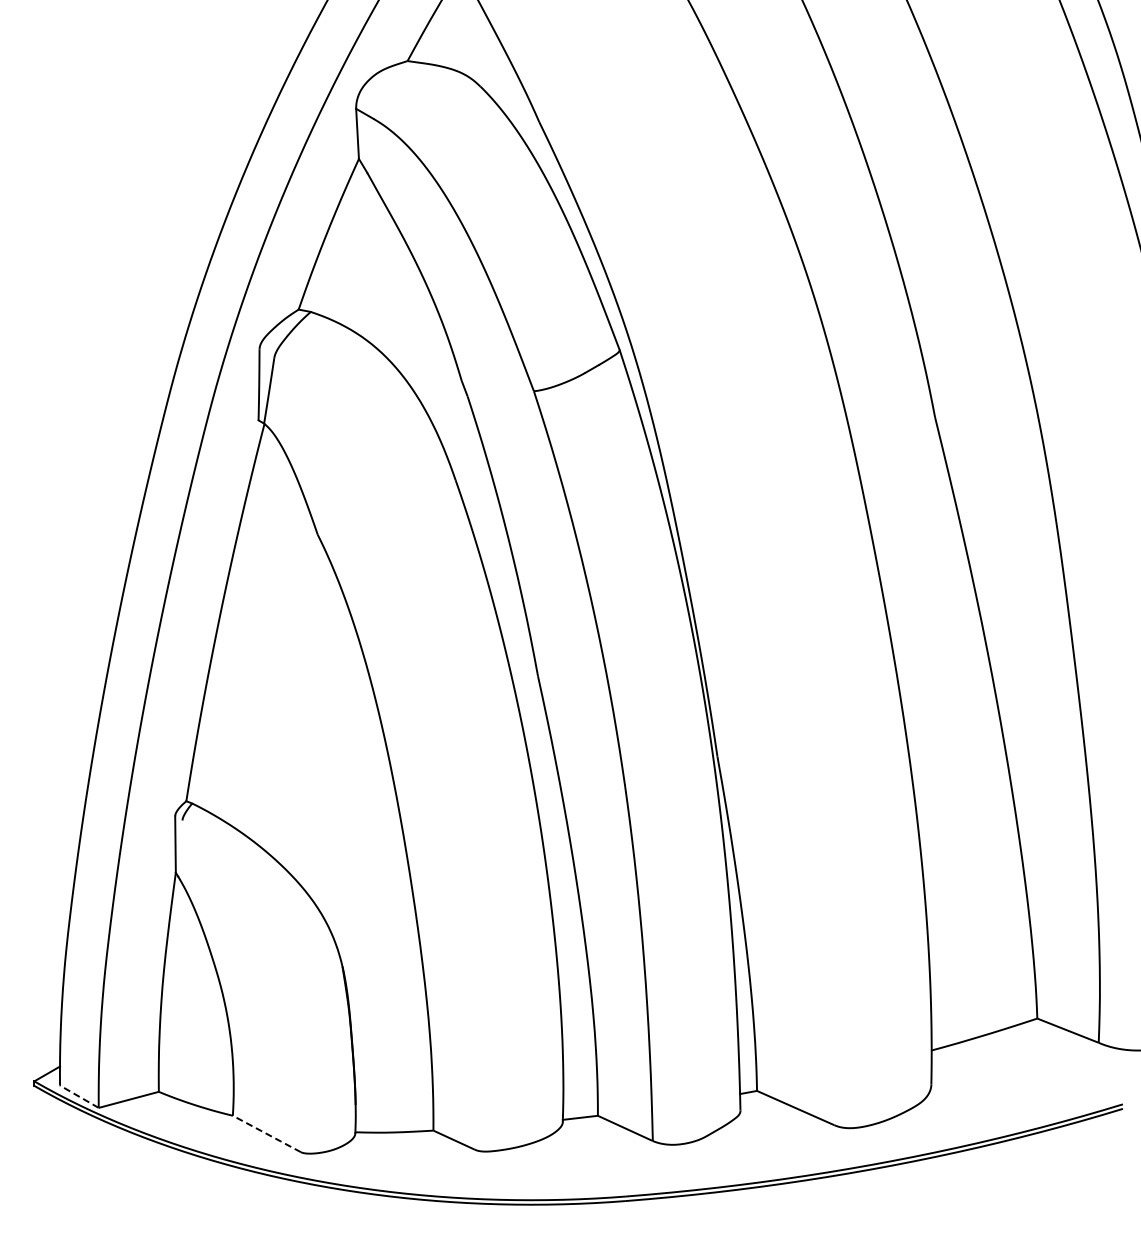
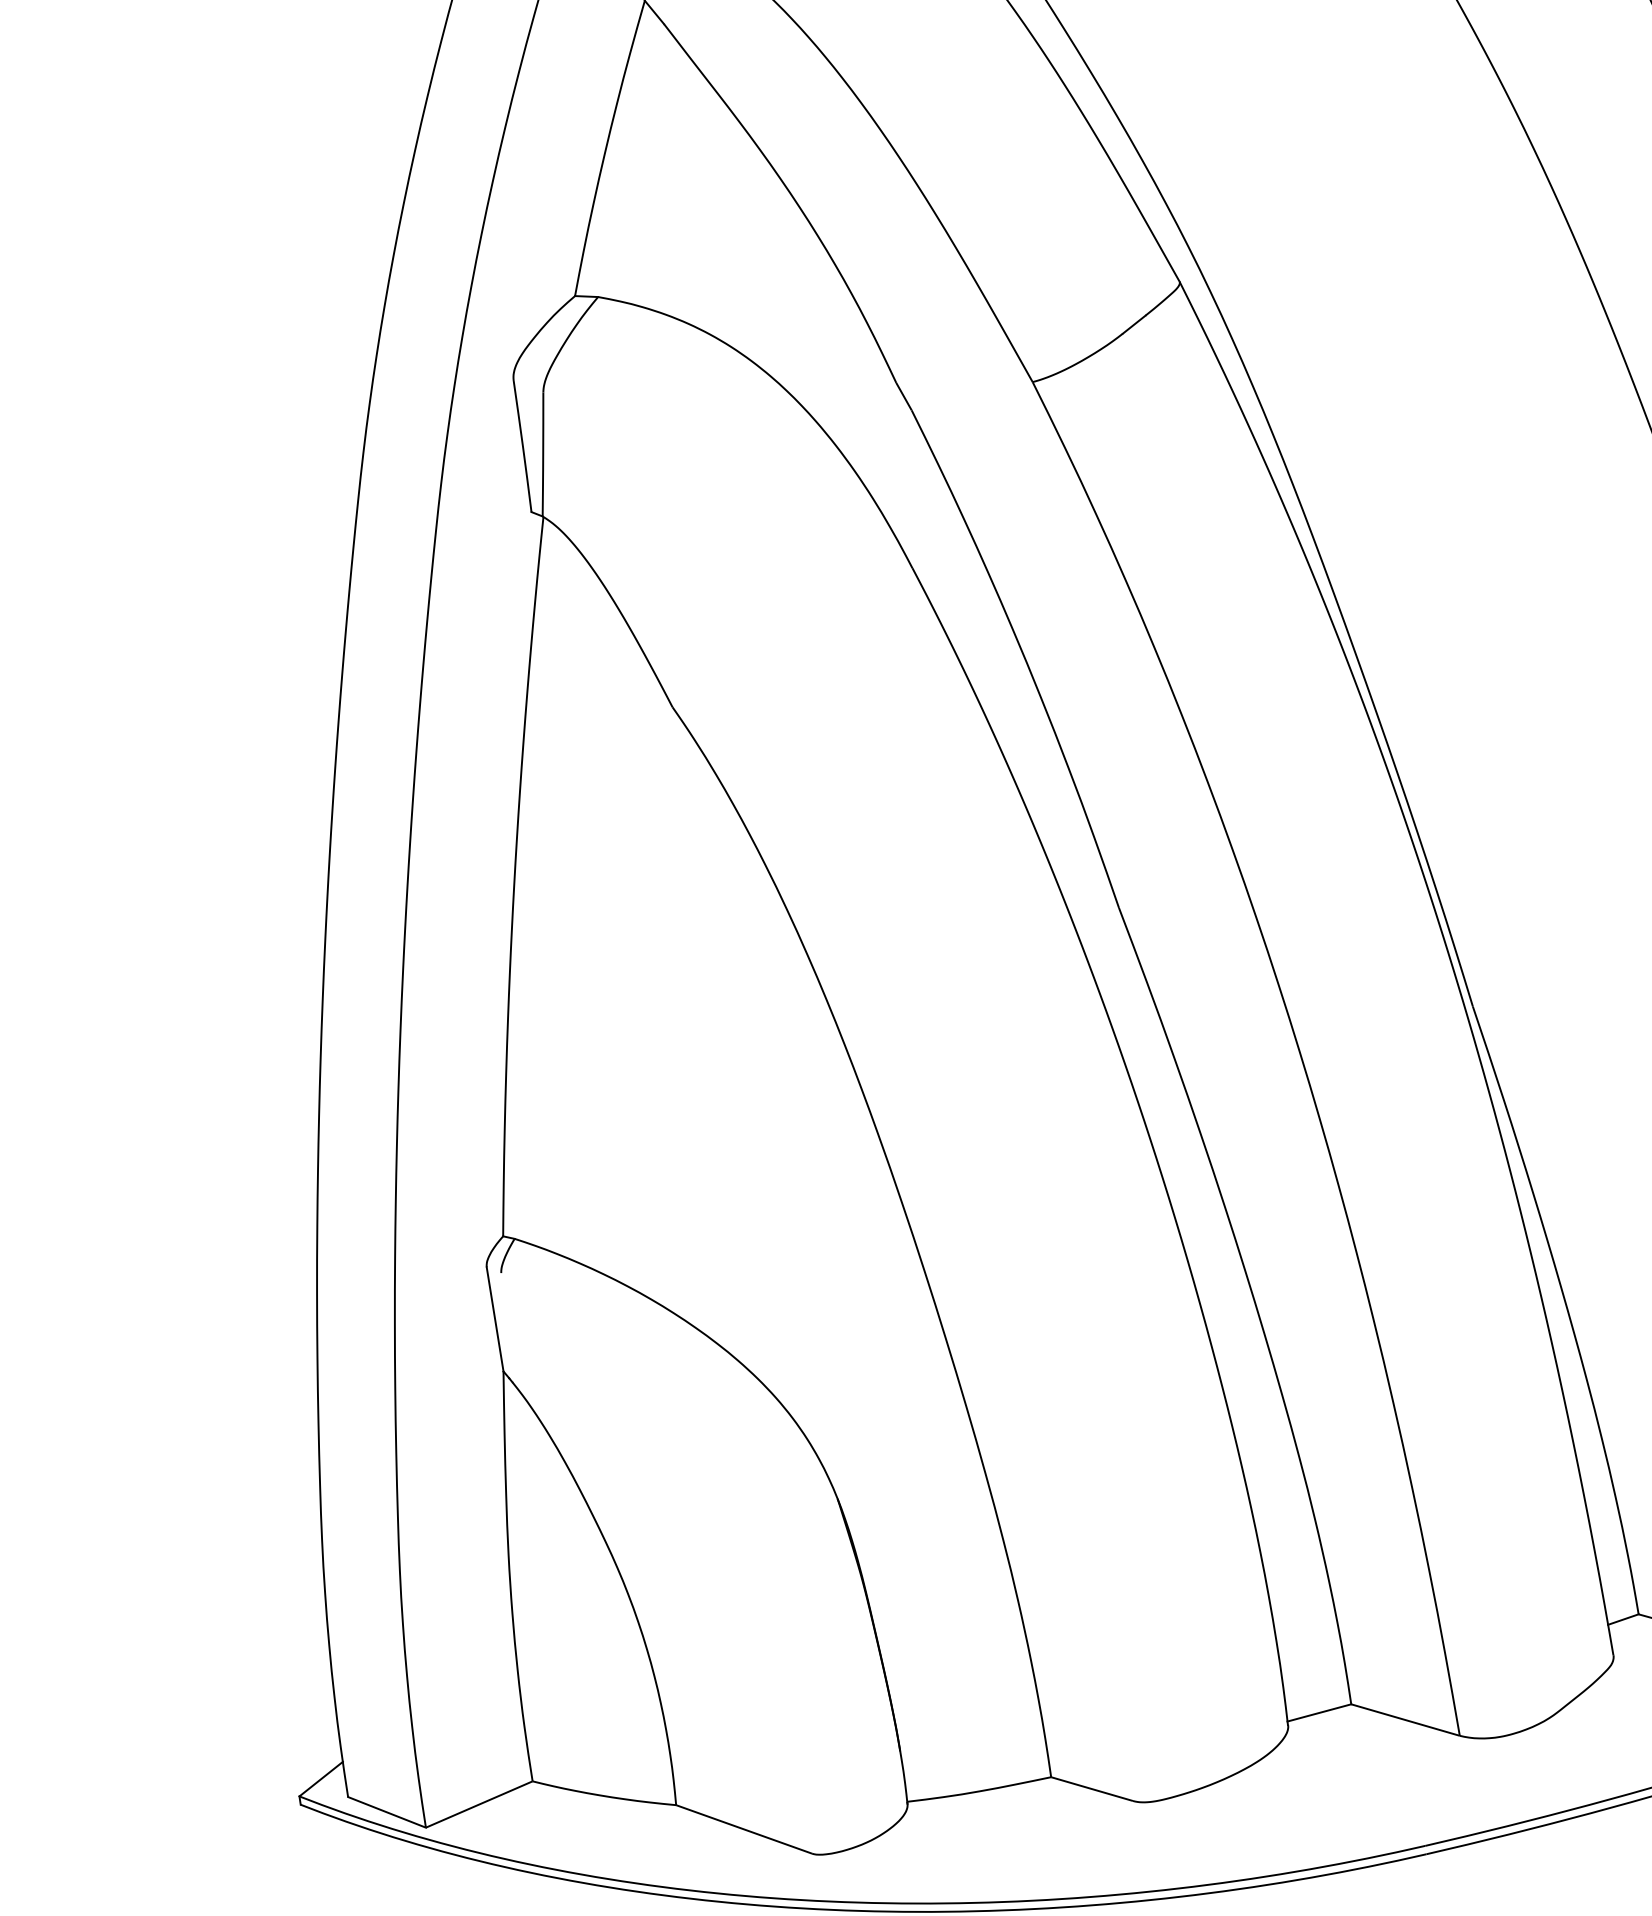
line: (78, 1096) -> (385, 1812), dashed -> solid
line: (267, 1134) -> (745, 1830), dashed -> solid

